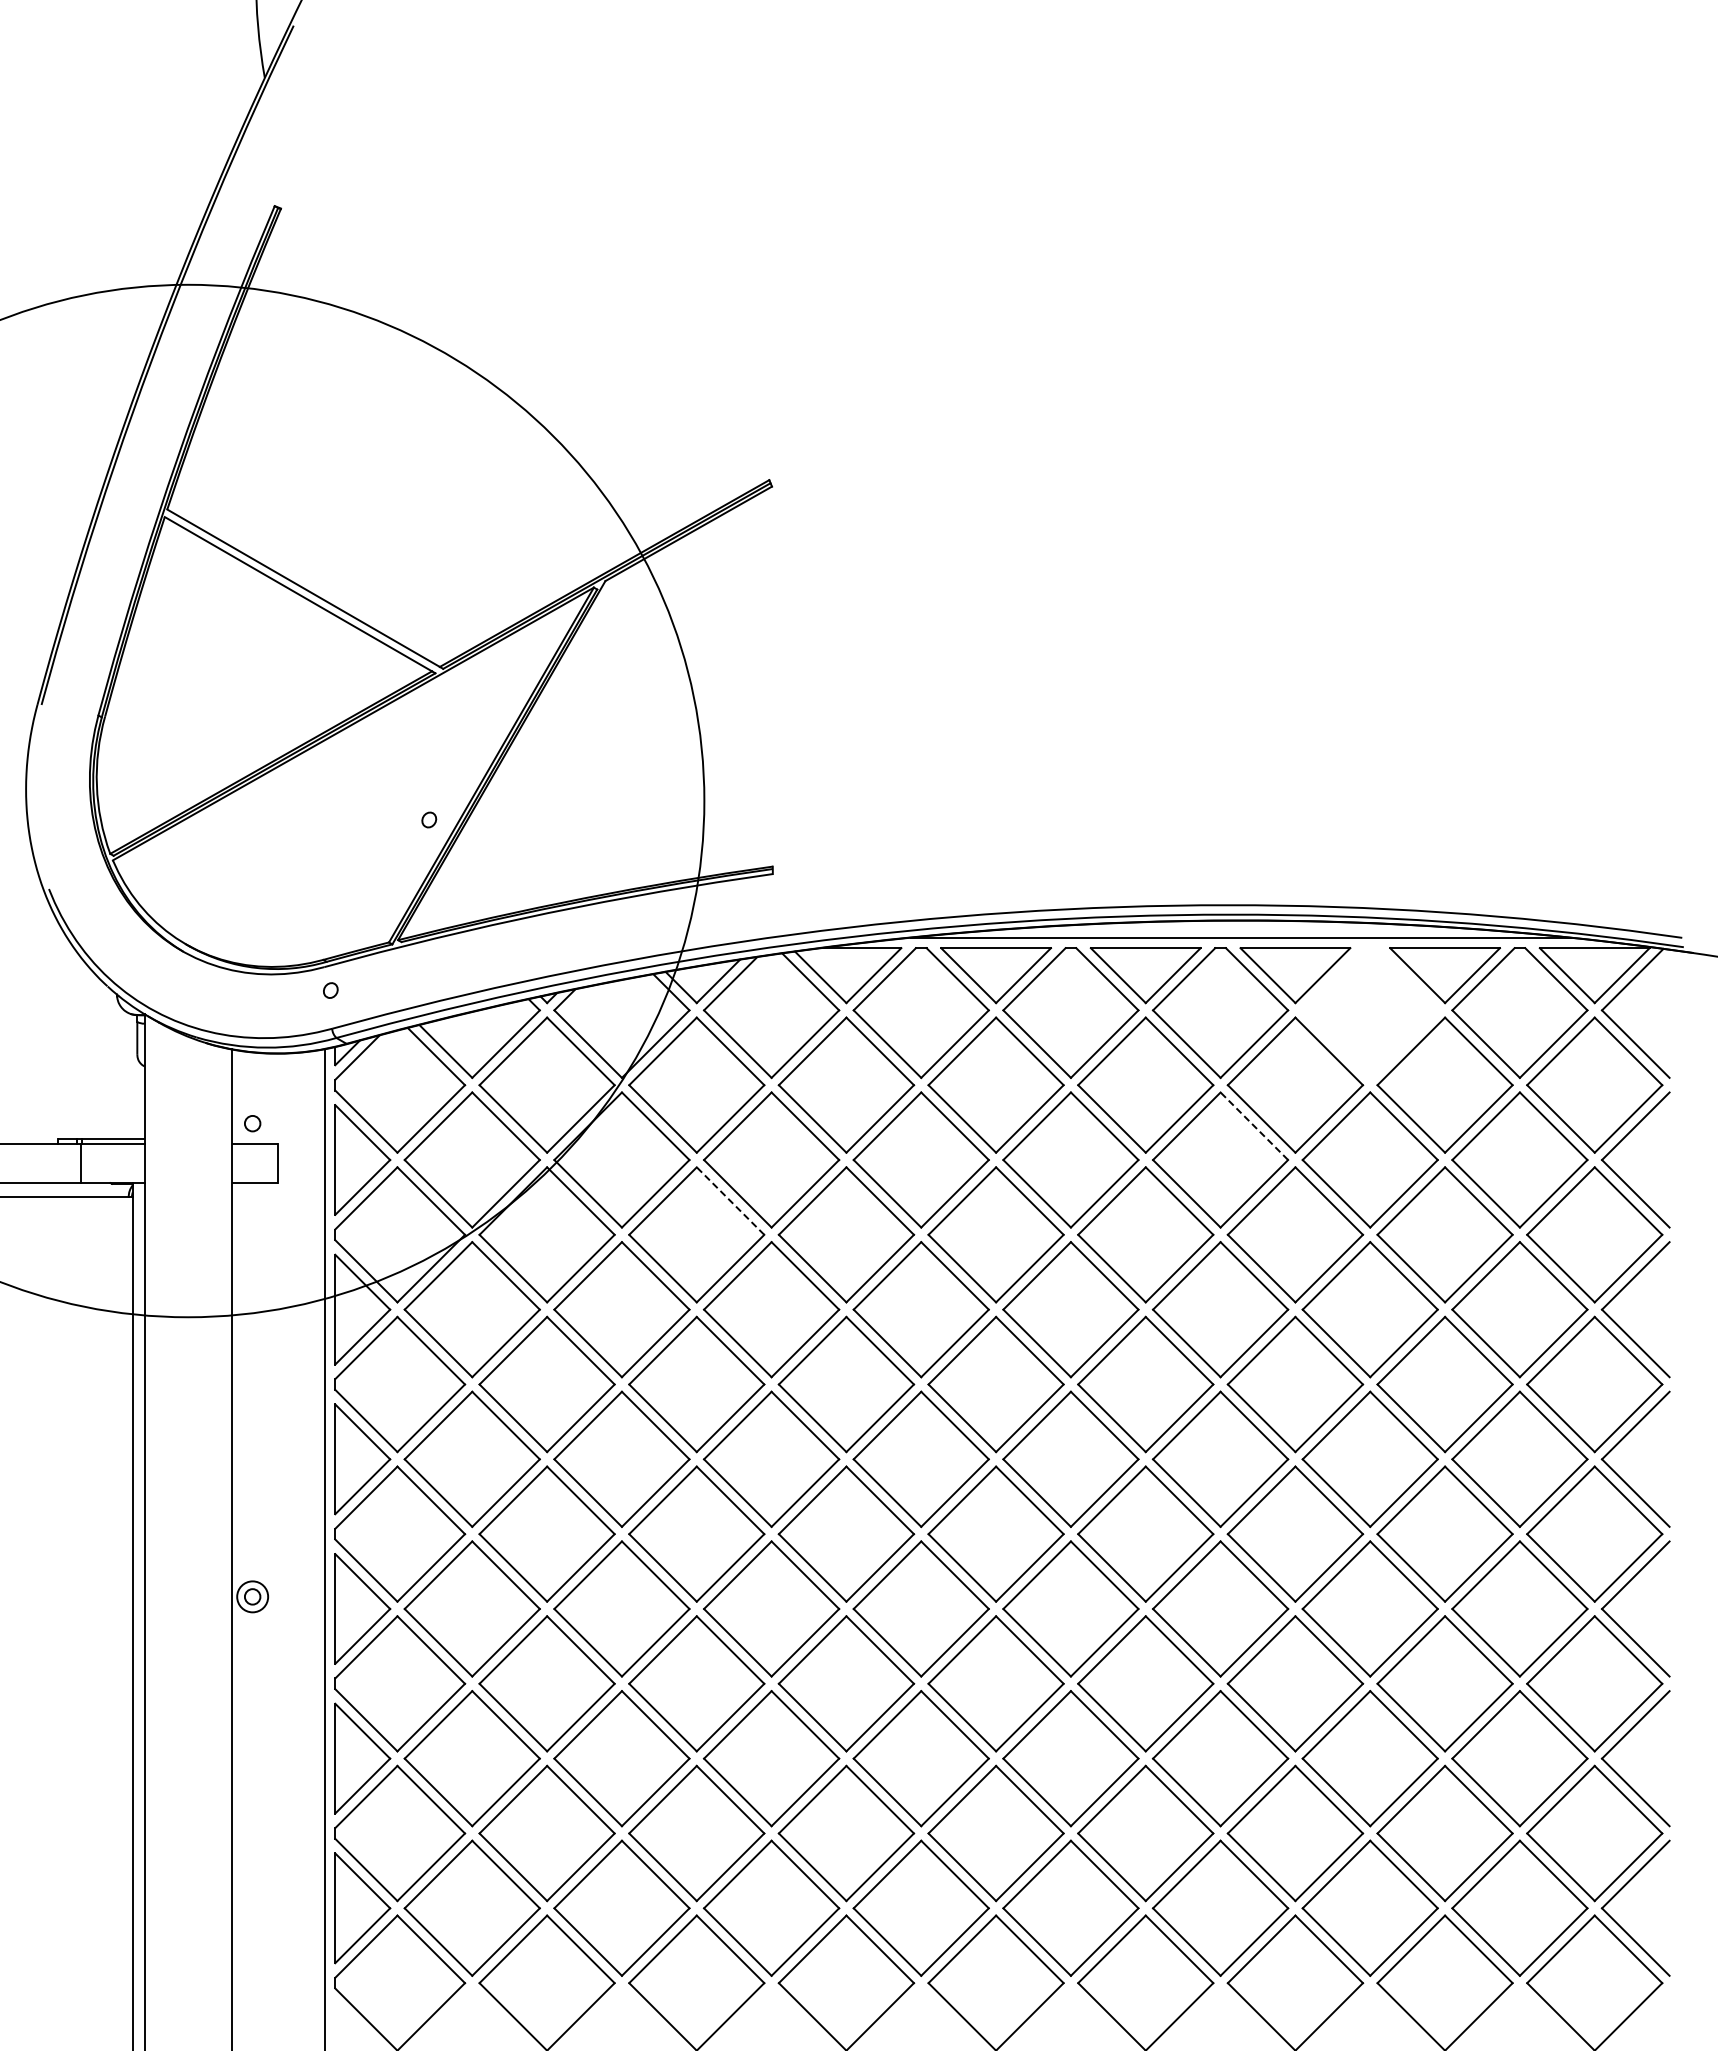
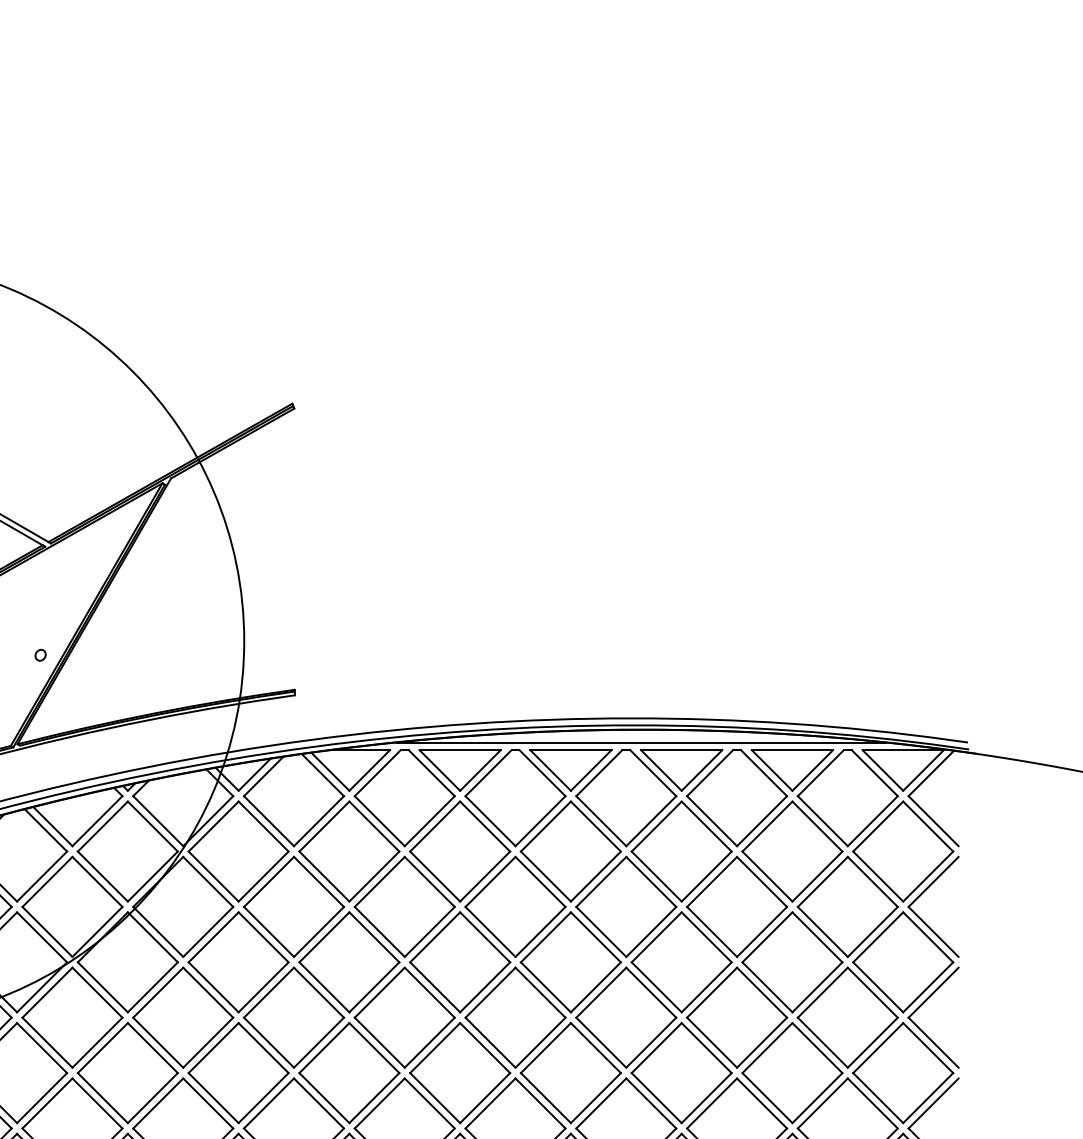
part: (1369, 1013) -> (736, 798), added
line: (1254, 1126) -> (651, 882), dashed -> solid
line: (730, 1201) -> (263, 937), dashed -> solid

